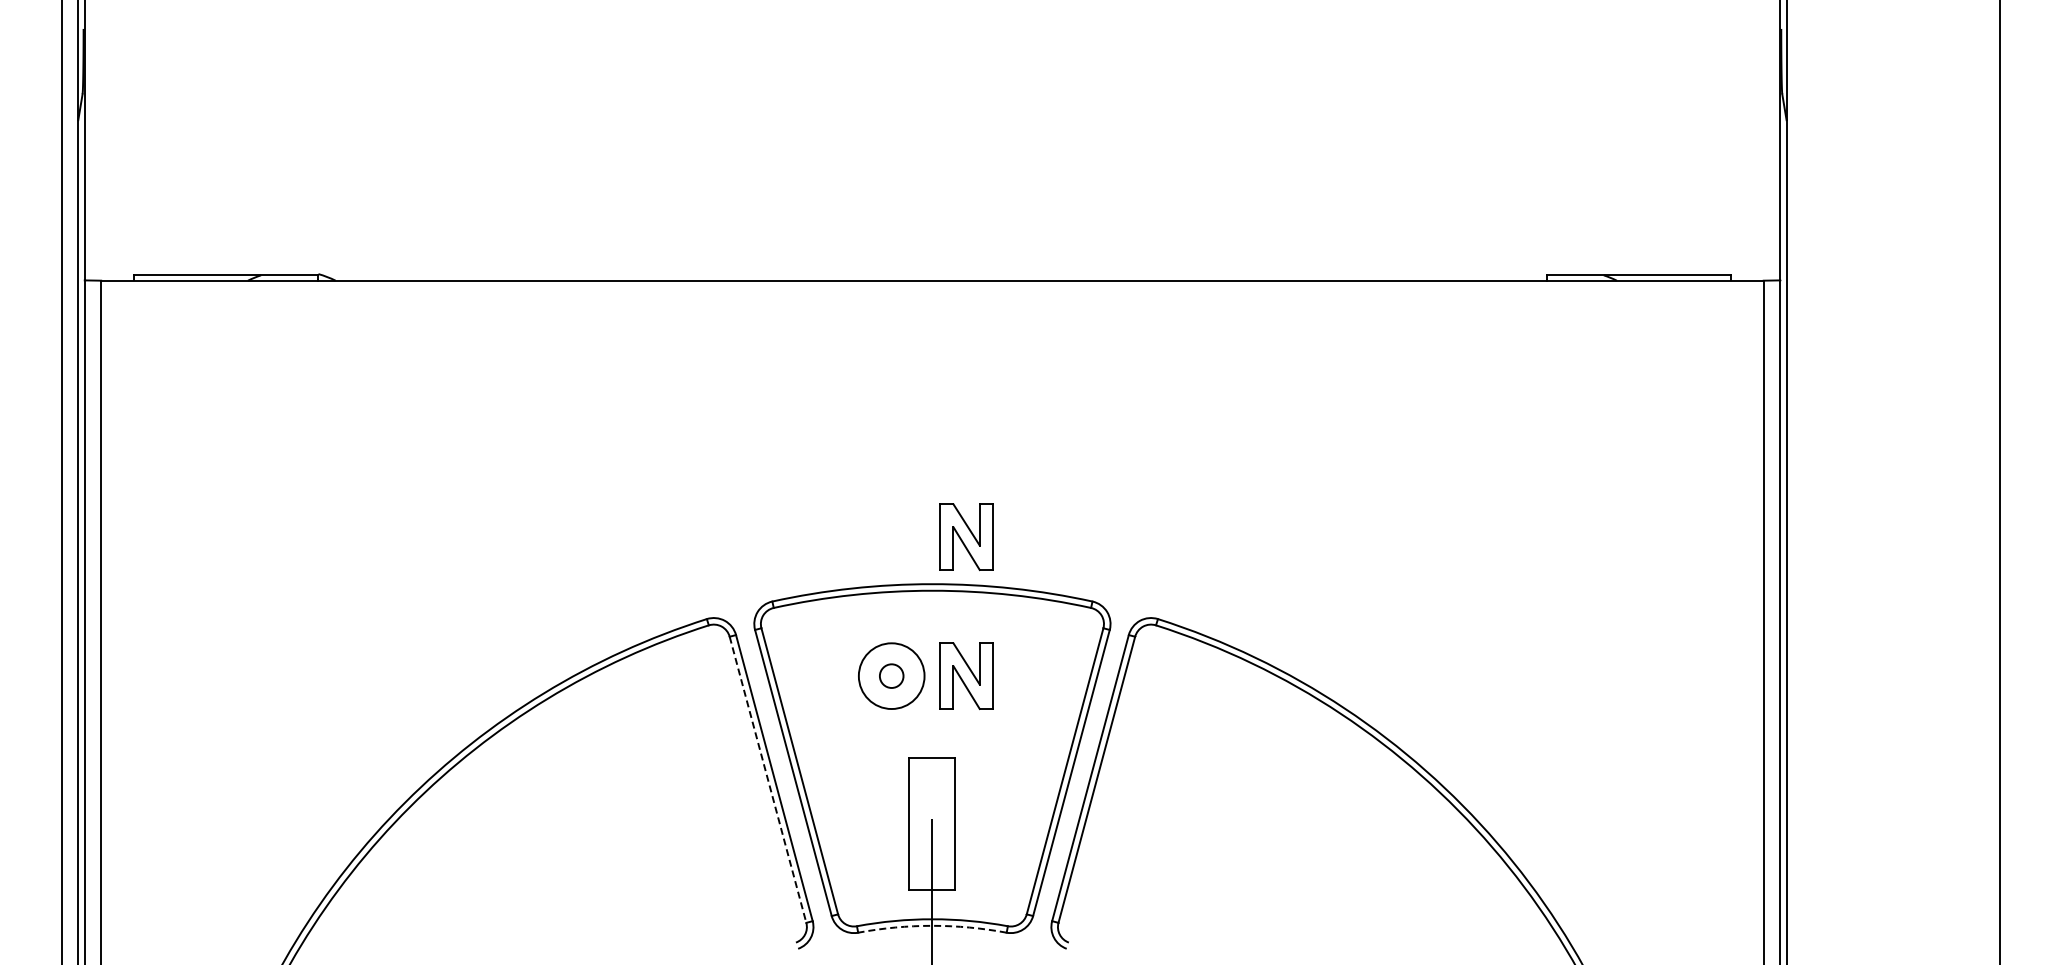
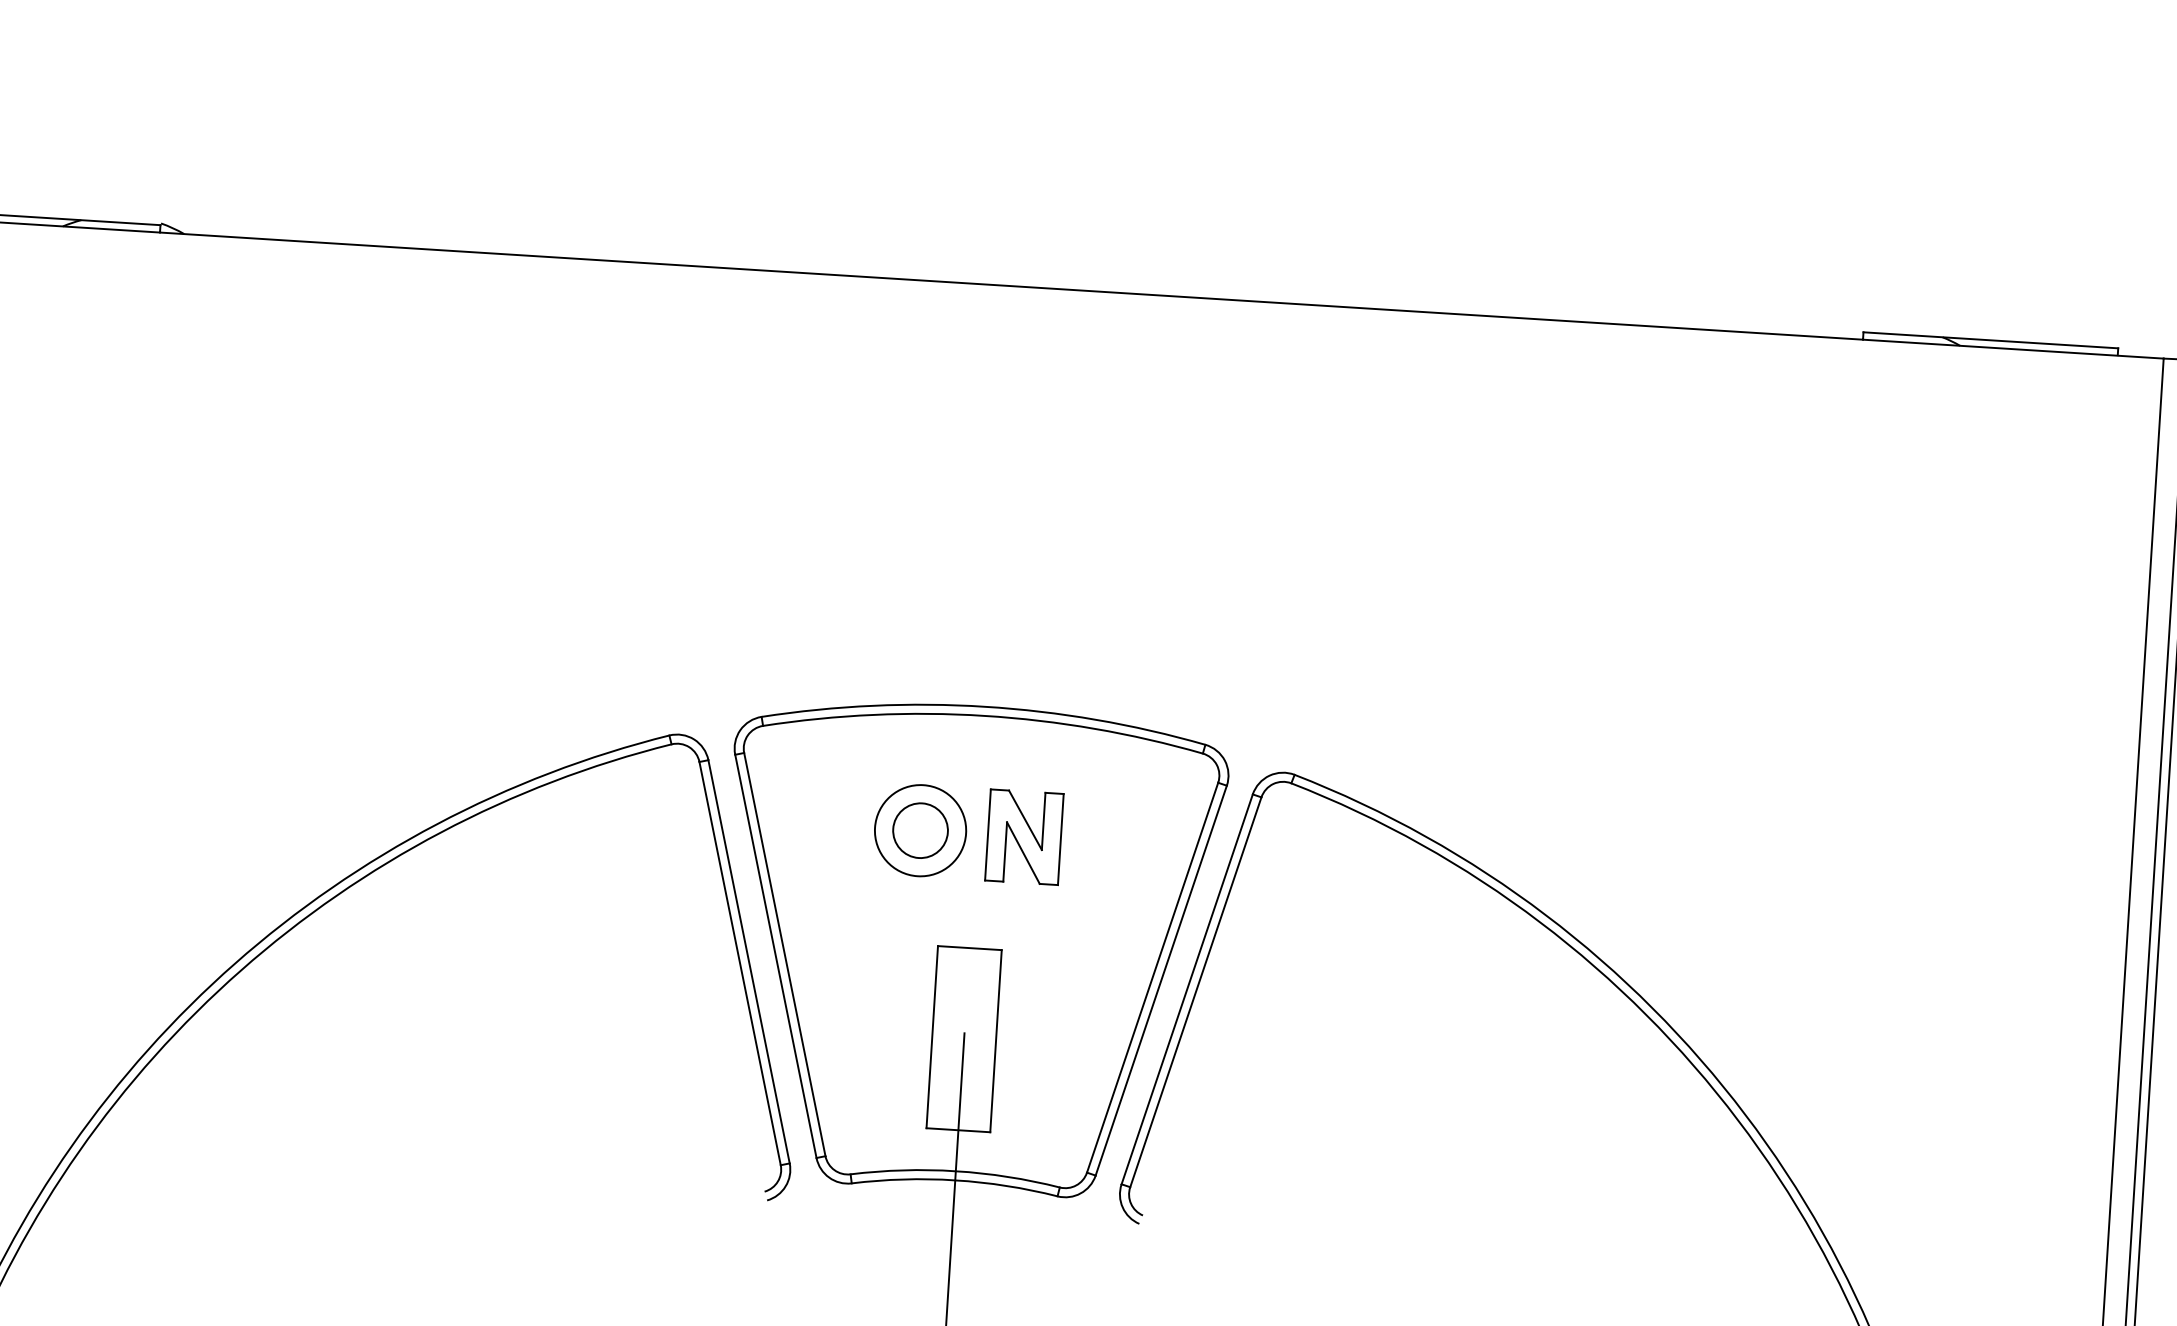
part: (966, 537) -> (1036, 645), removed
circle: (891, 675) -> (920, 829), size x1.67
line: (768, 780) -> (740, 964), dashed -> solid
arc: (932, 925) -> (955, 1179), dashed -> solid

